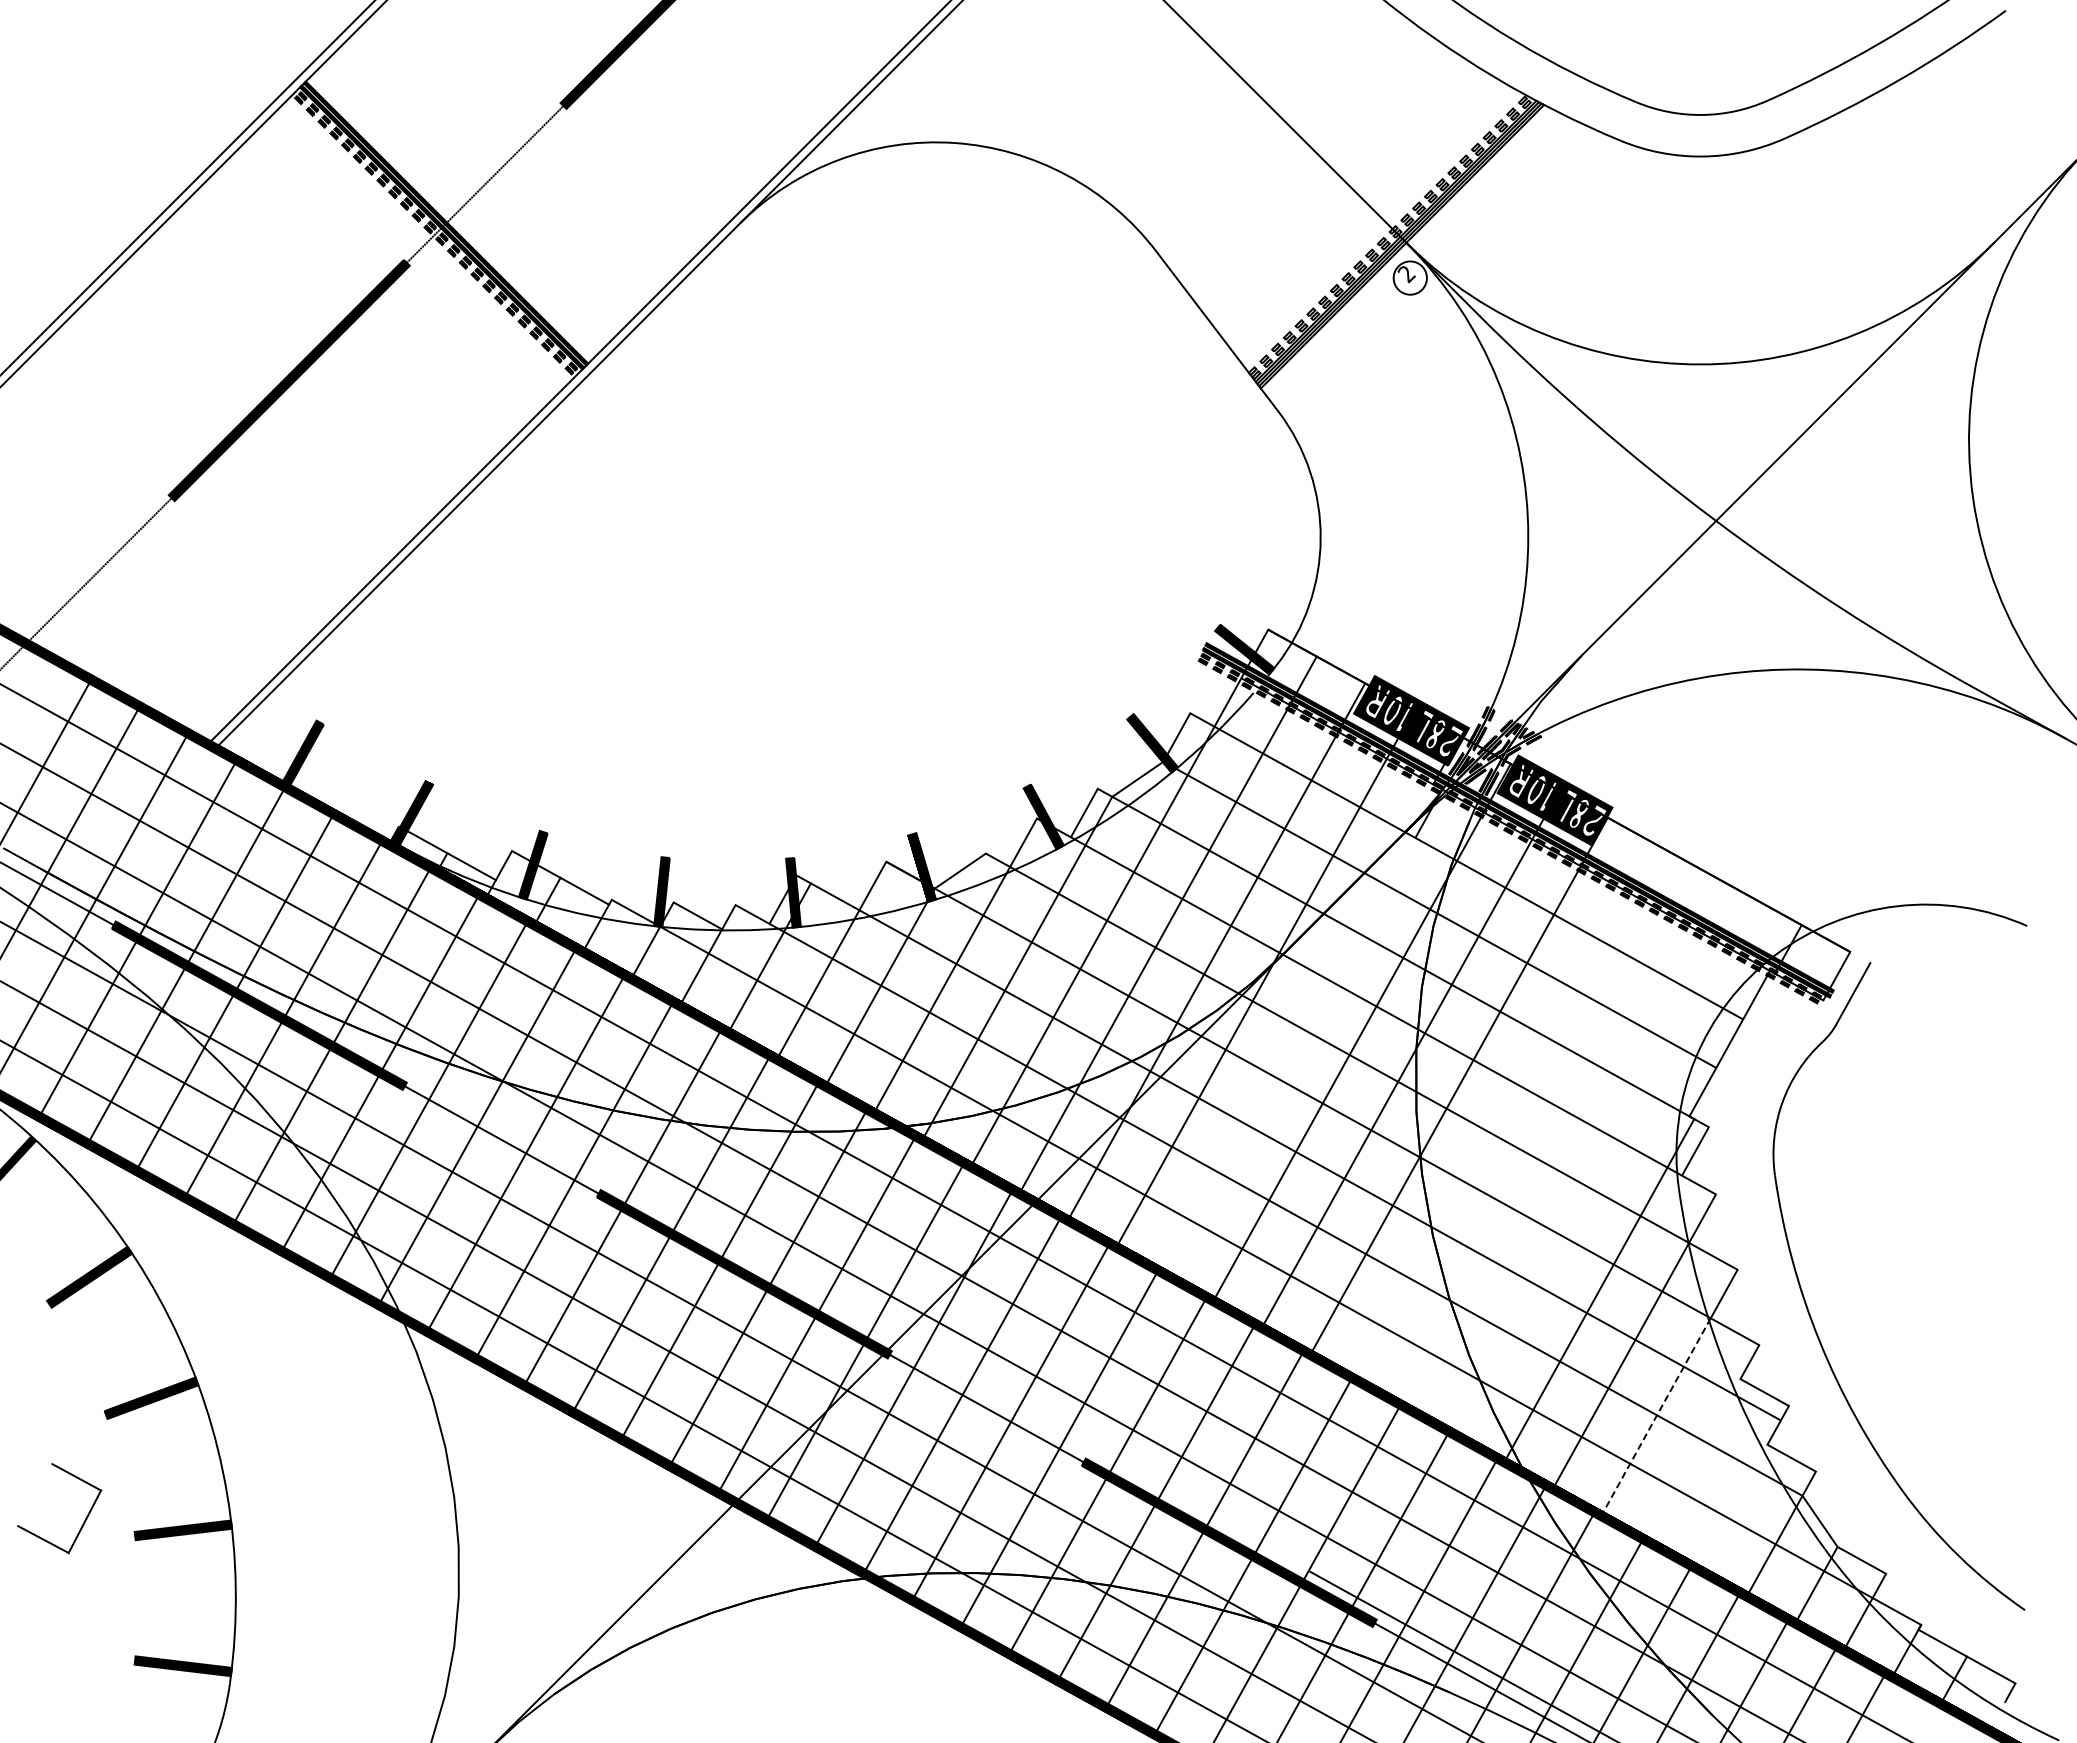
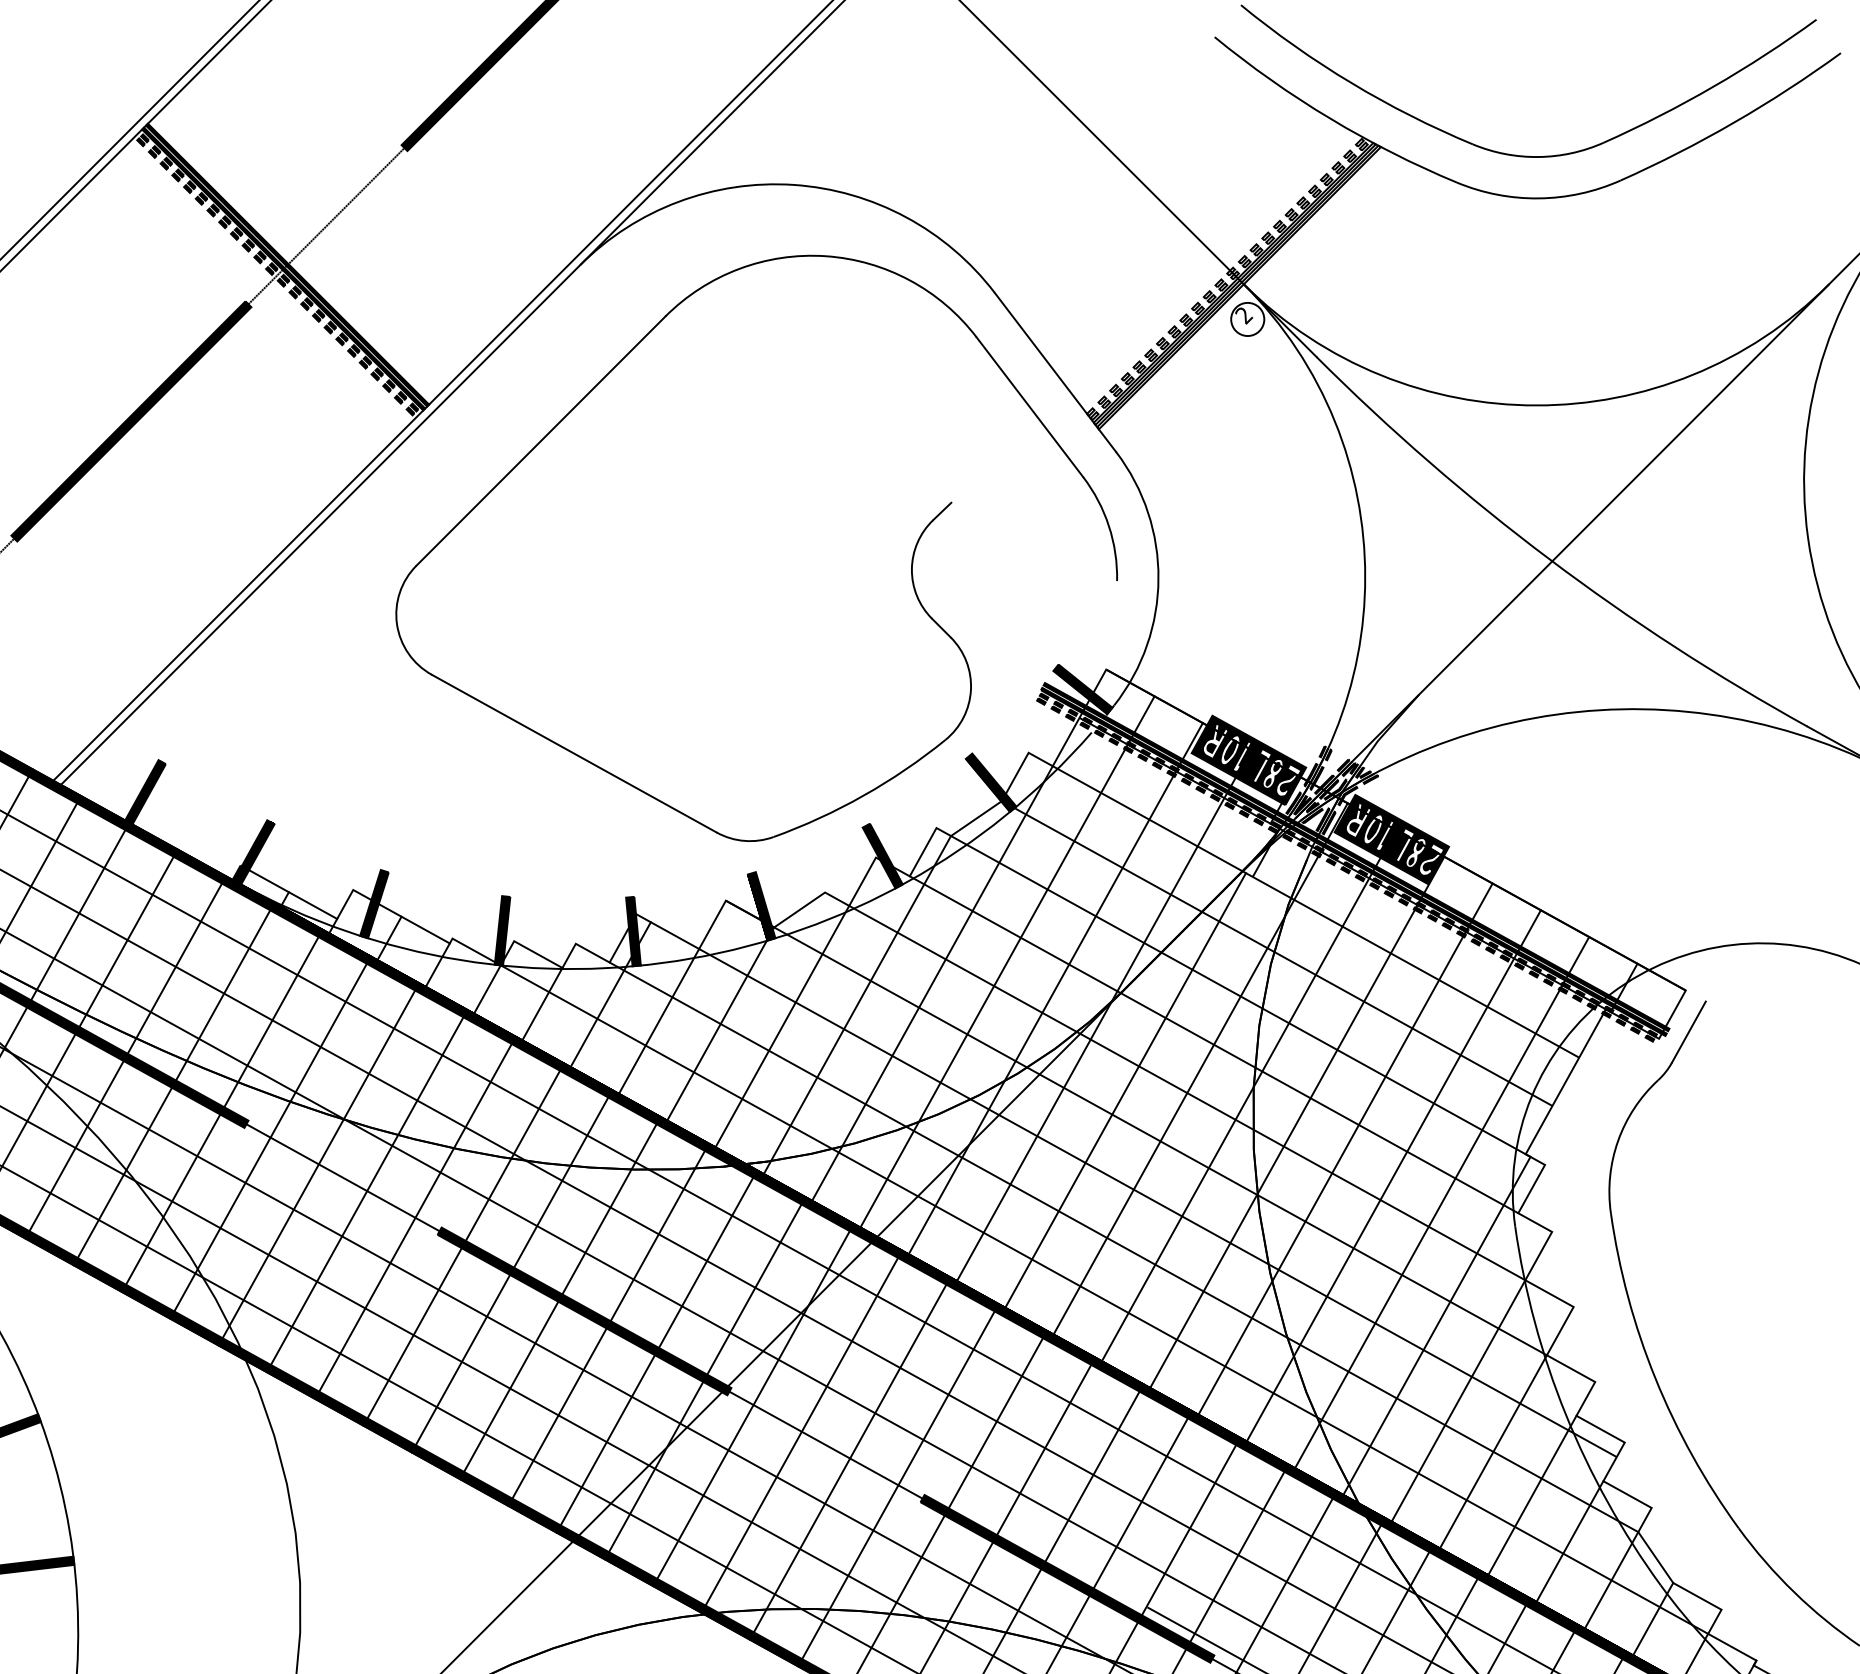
part: (1072, 519) -> (911, 559), added
line: (1287, 1052) -> (1125, 1090), added
line: (1508, 1111) -> (1345, 1149), added
line: (1556, 1137) -> (1393, 1175), added
line: (1605, 1164) -> (1442, 1202), added
line: (1657, 1415) -> (1493, 1452), dashed -> solid
line: (1695, 1459) -> (1531, 1495), added
line: (1733, 1505) -> (1569, 1541), added

